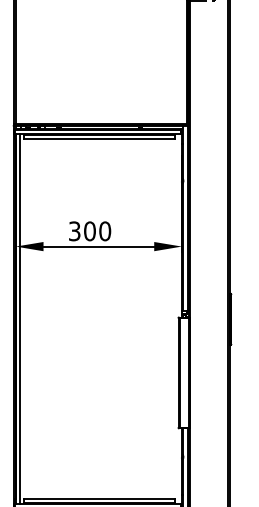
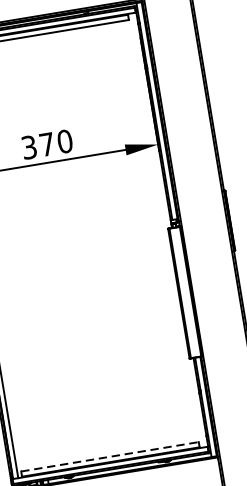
text: (89, 231) -> (46, 144), 300 -> 370
line: (99, 498) -> (110, 456), solid -> dashed

